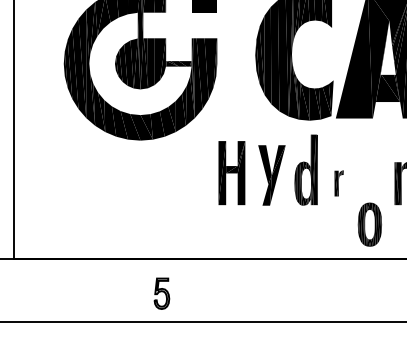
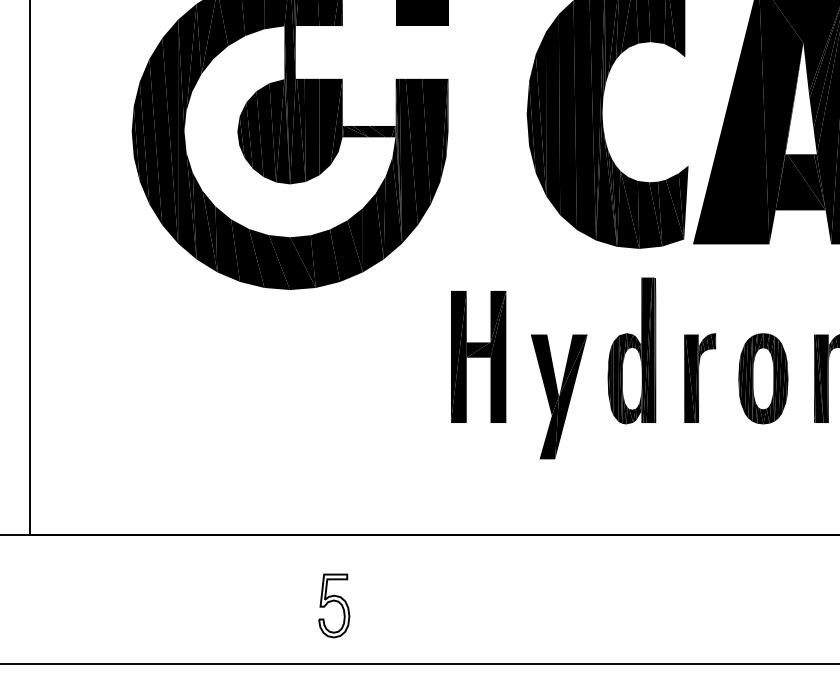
part: (271, 175) -> (558, 396), moved
part: (338, 183) -> (698, 378), size x1.67
part: (369, 224) -> (762, 378), moved

